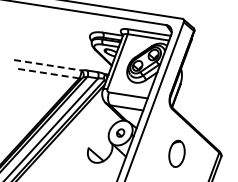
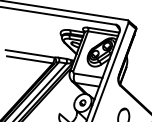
line: (48, 65) -> (30, 54), dashed -> solid
line: (47, 73) -> (29, 59), dashed -> solid

